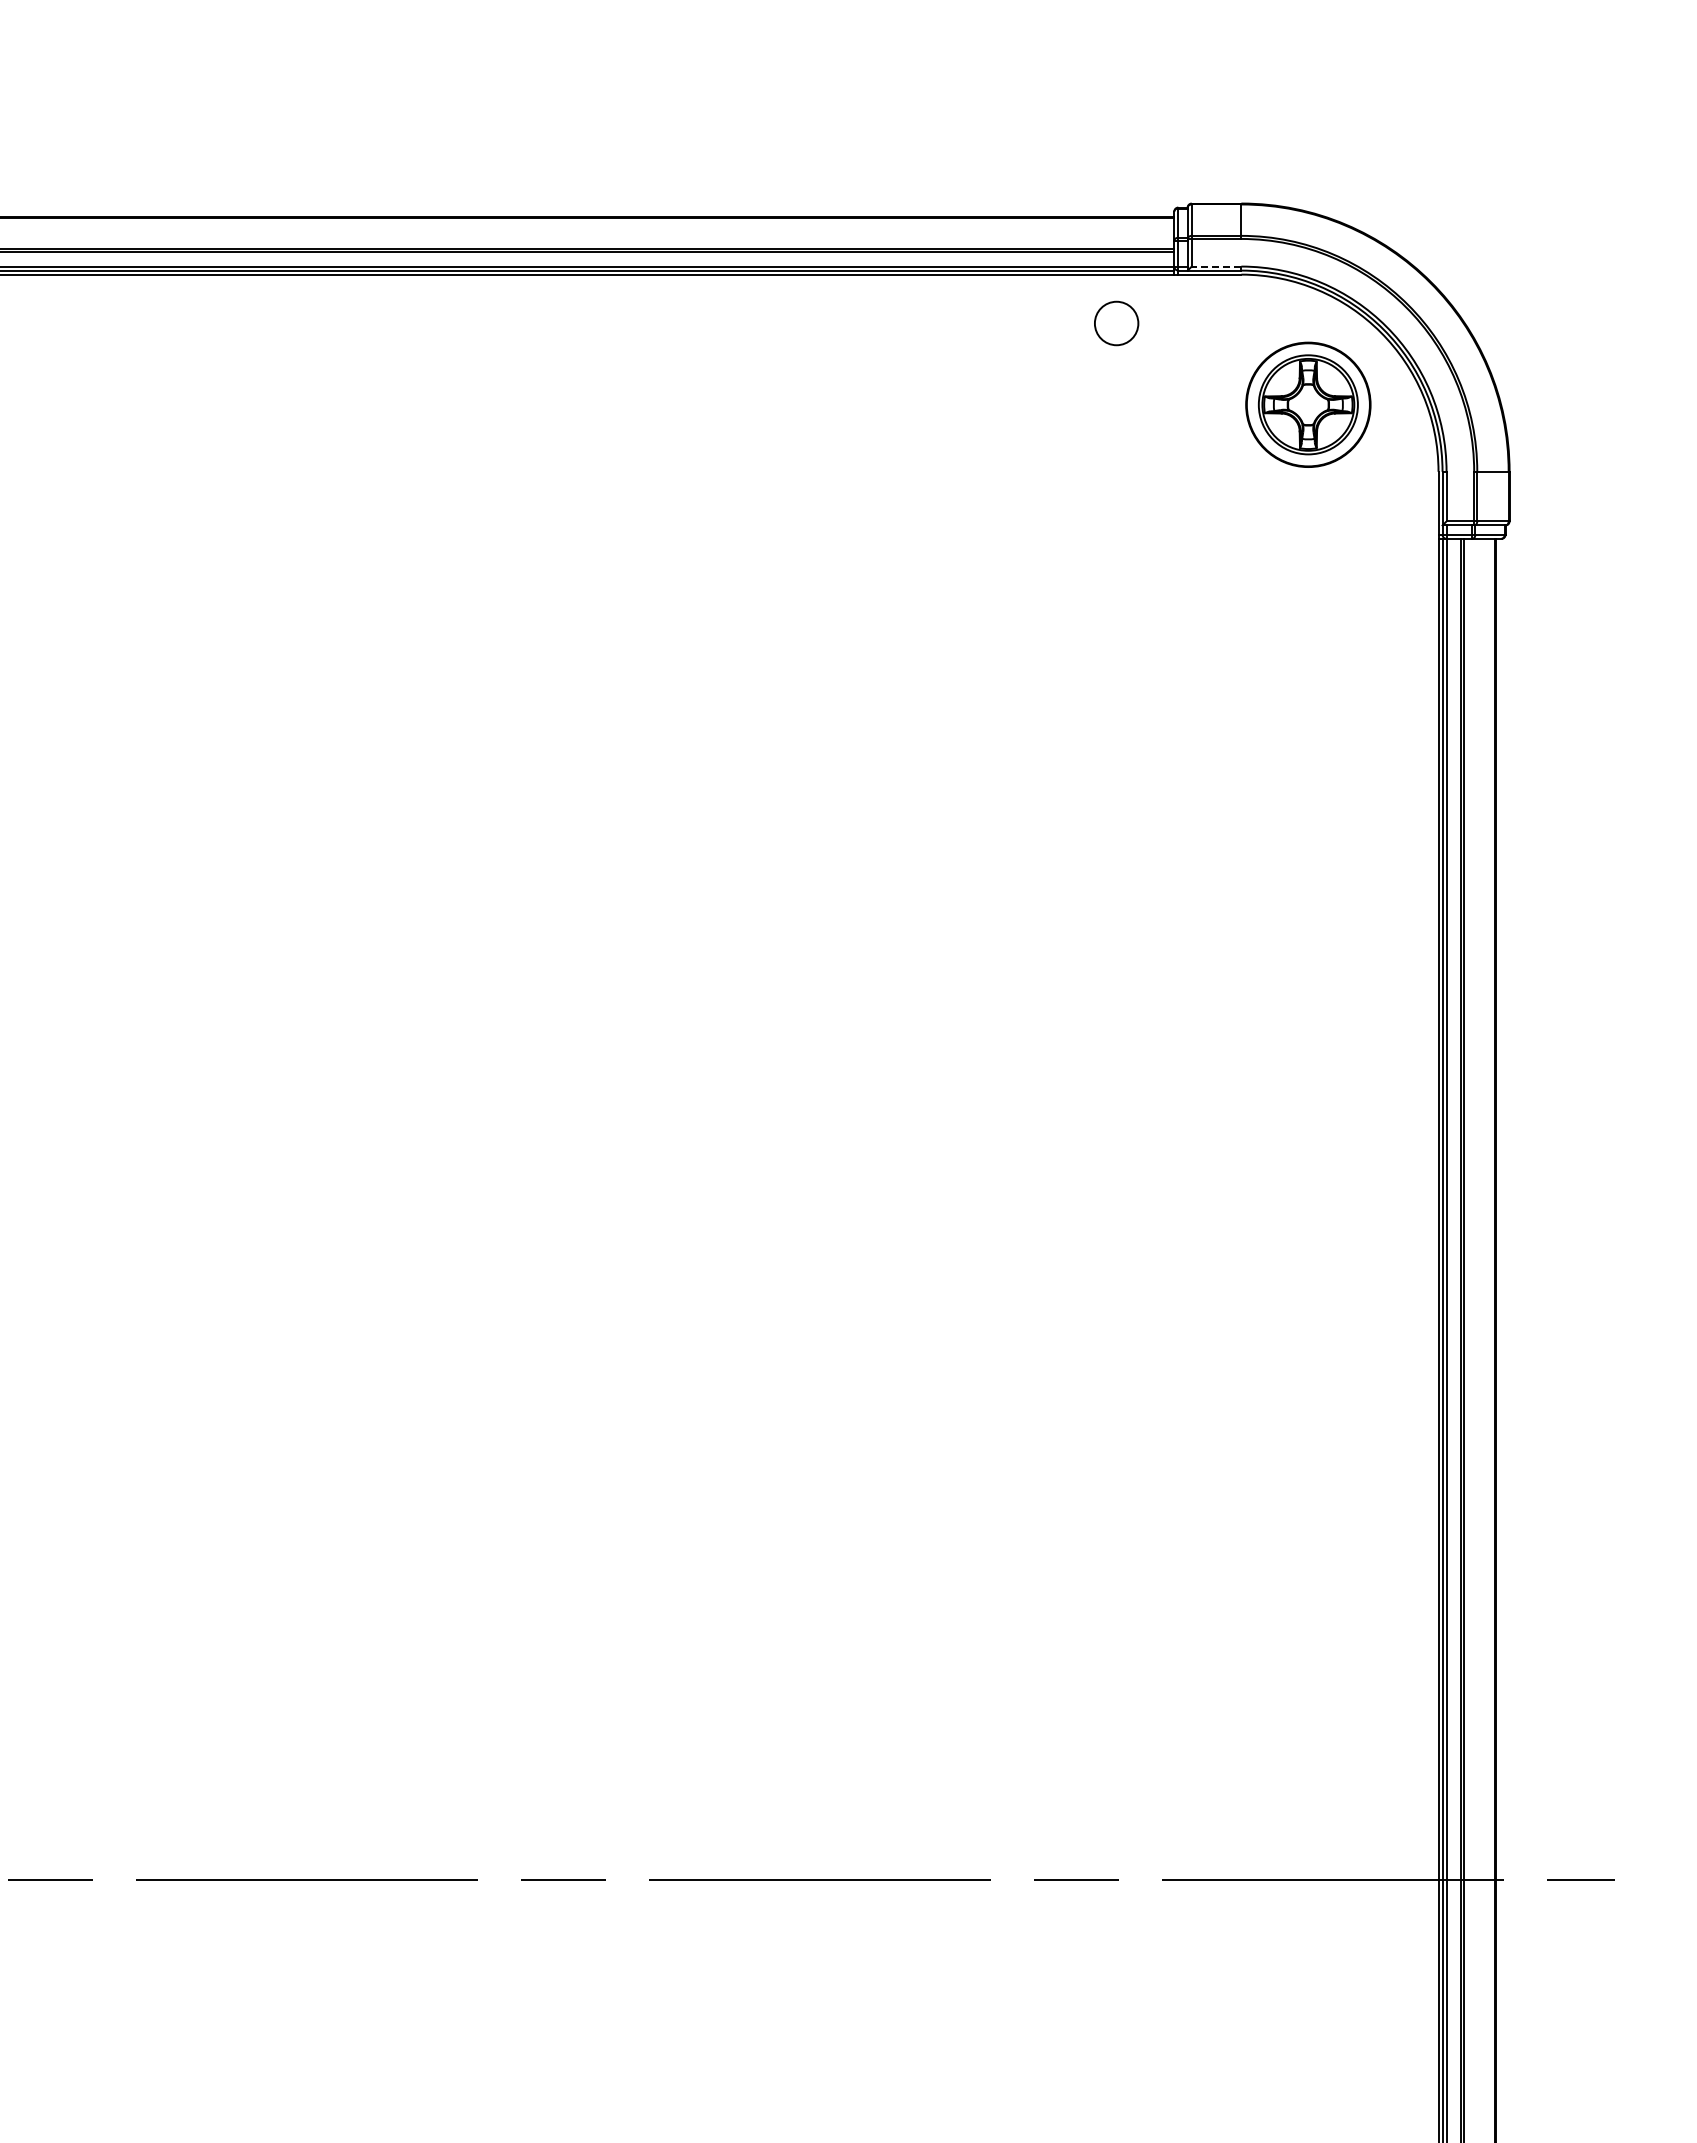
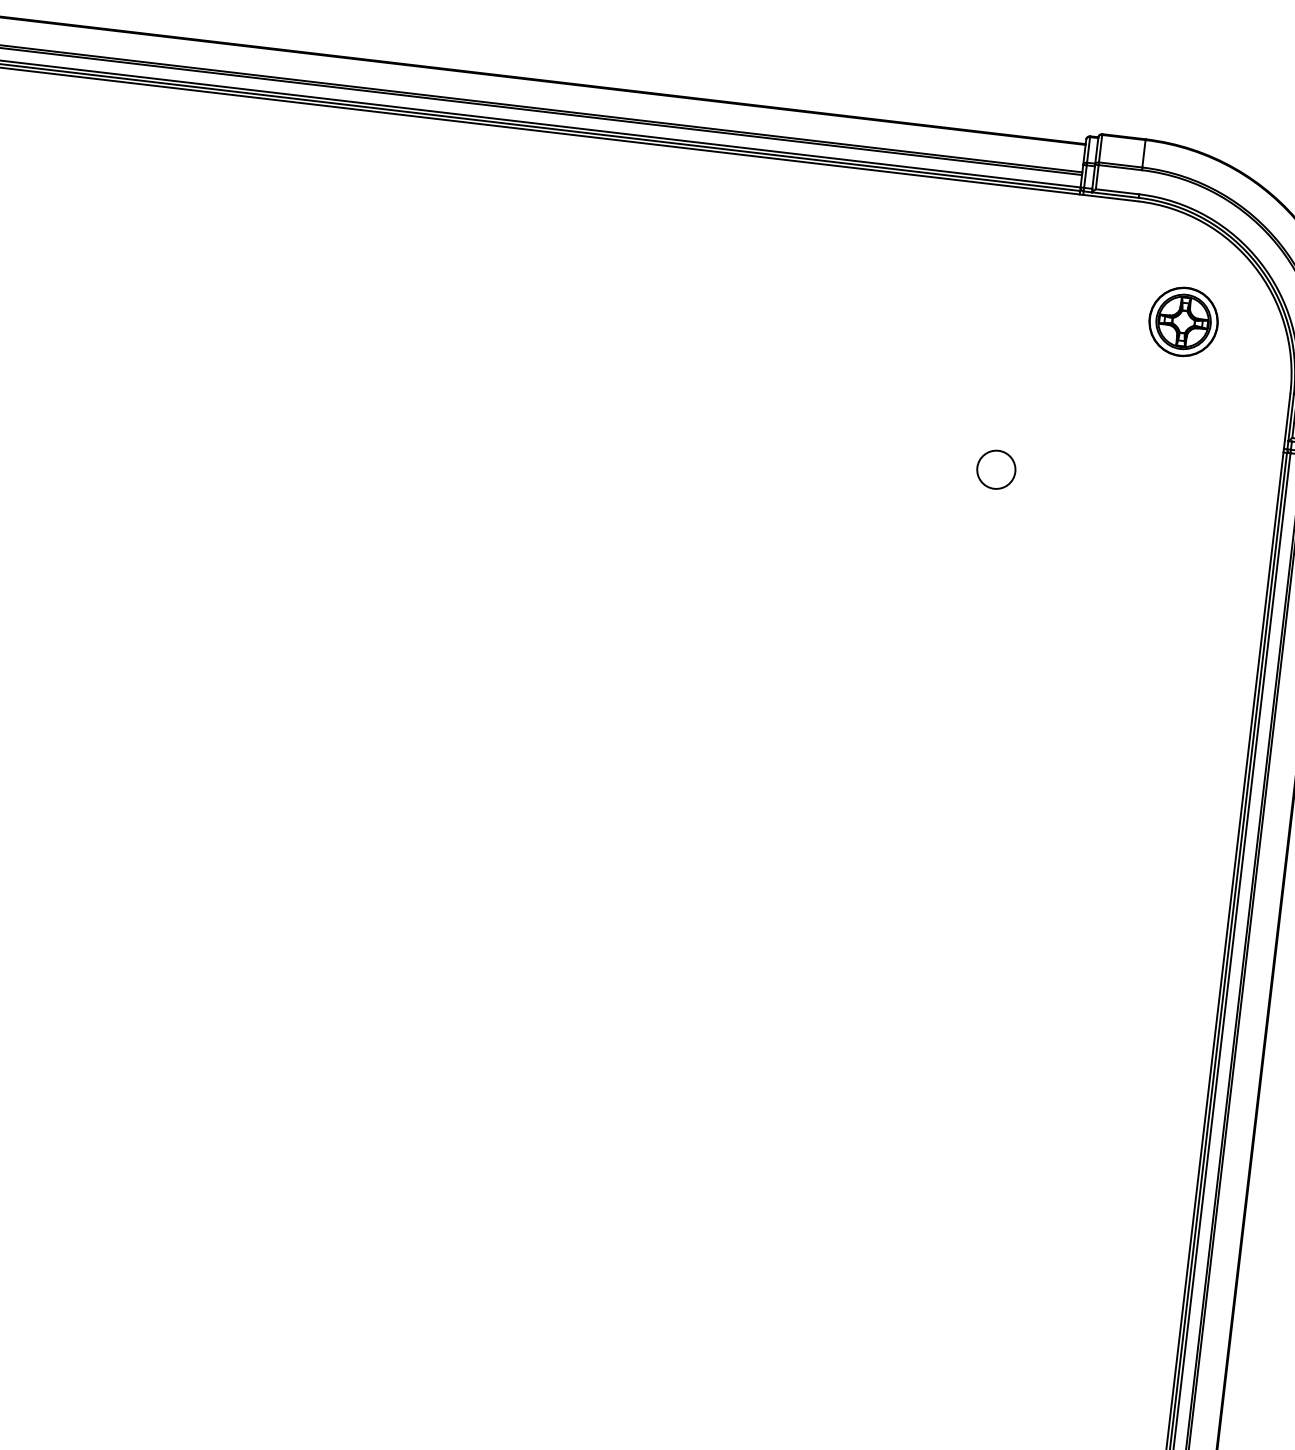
line: (1216, 266) -> (1117, 191), dashed -> solid
circle: (1116, 323) -> (996, 469), moved
part: (1308, 404) -> (1183, 321), size x0.62

